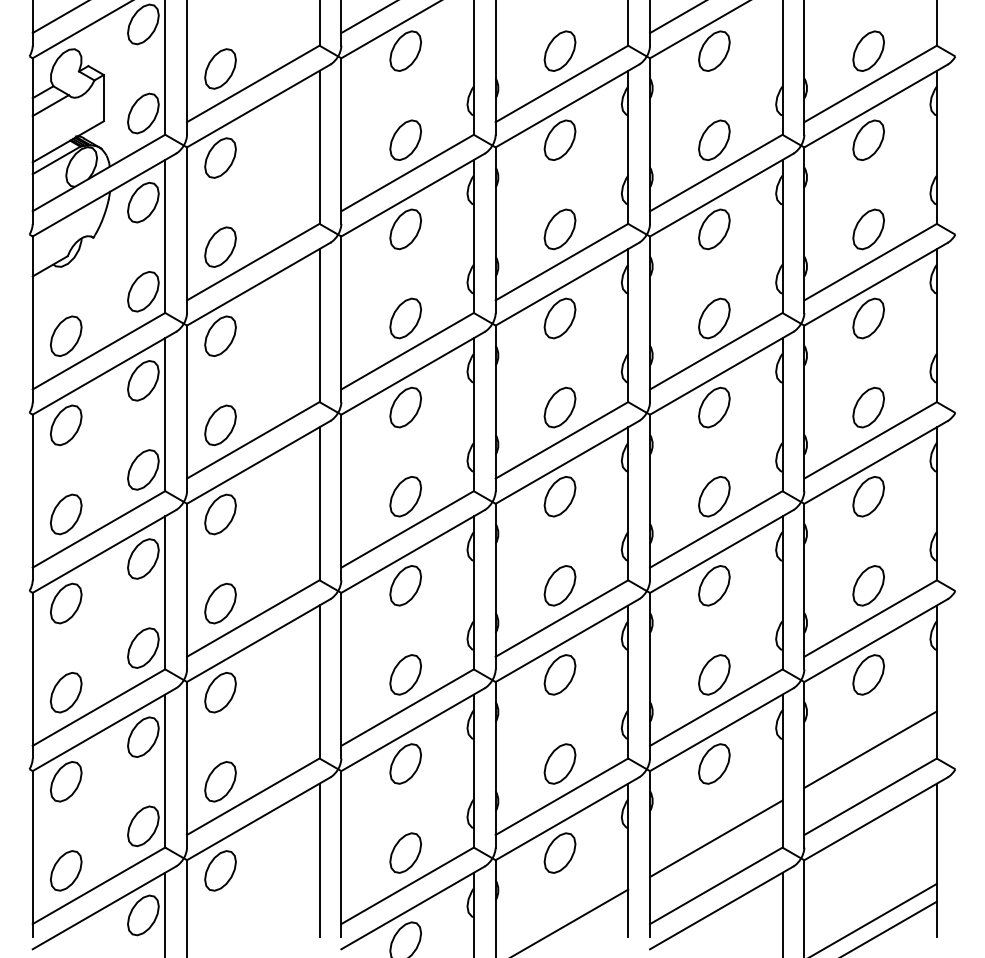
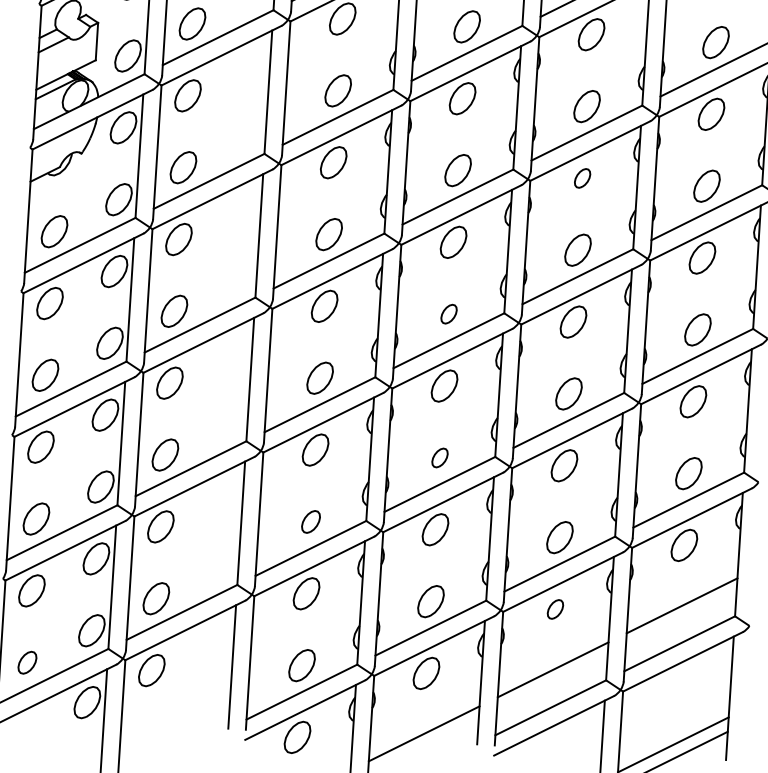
part: (714, 229) -> (582, 178), size x0.6
part: (559, 407) -> (448, 314), size x0.6
part: (559, 585) -> (439, 457), size x0.6
part: (405, 674) -> (310, 521), size x0.7
part: (714, 763) -> (555, 609), size x0.6
part: (66, 870) -> (27, 662), size x0.7

